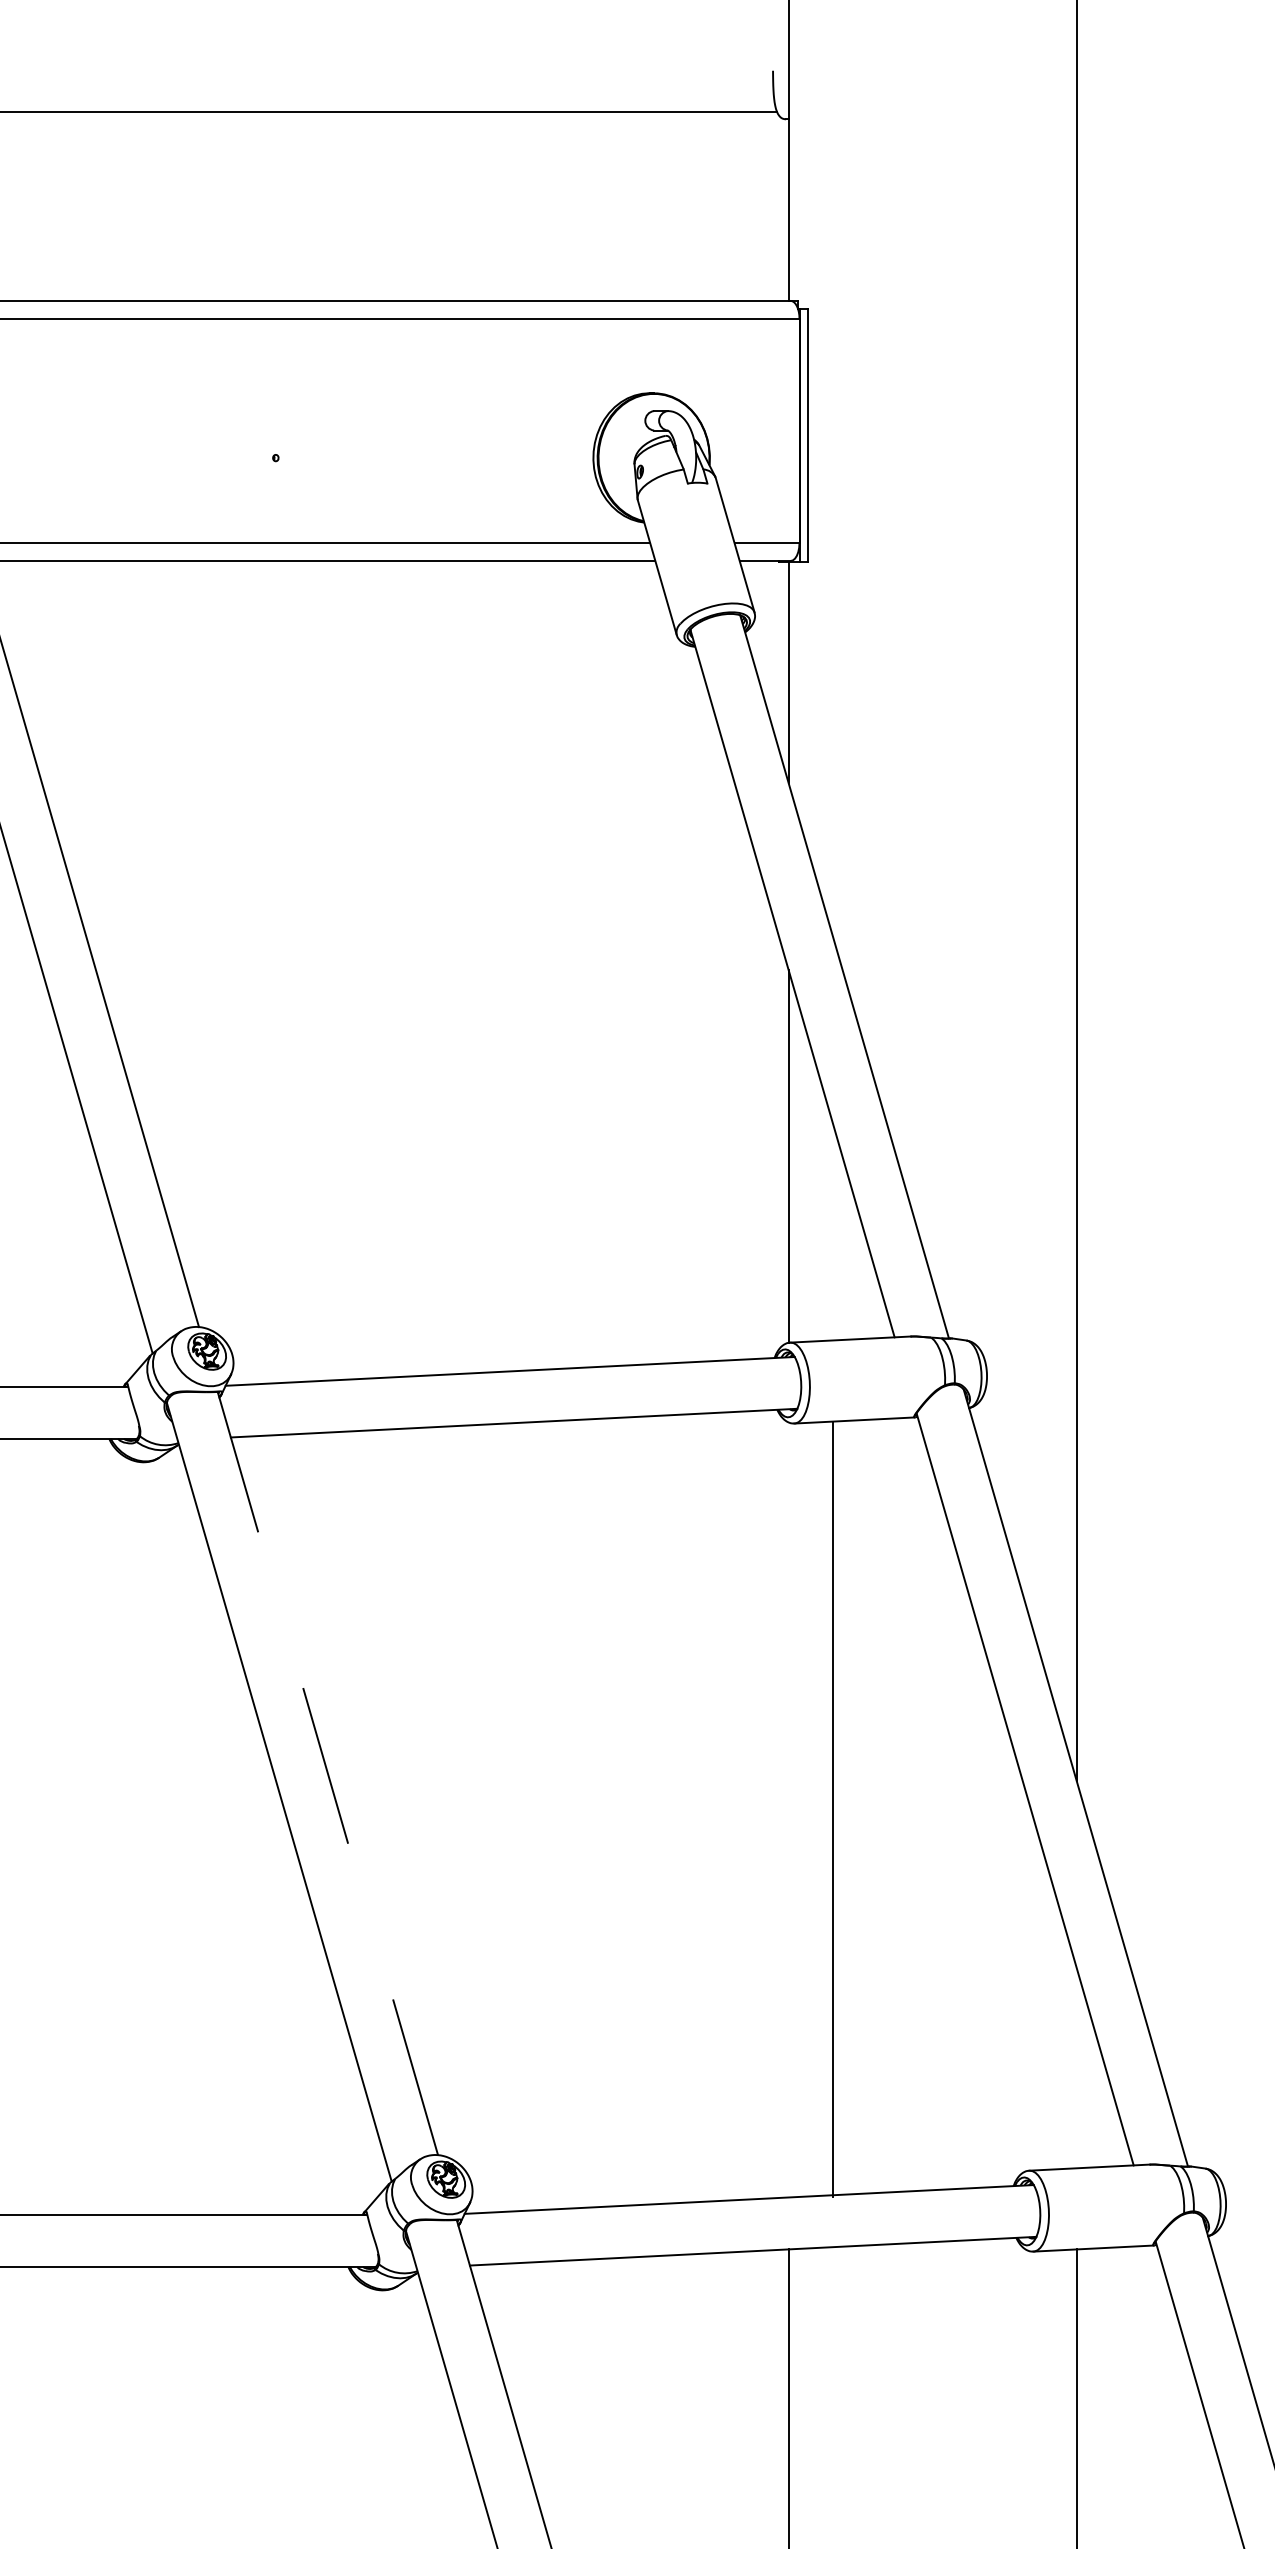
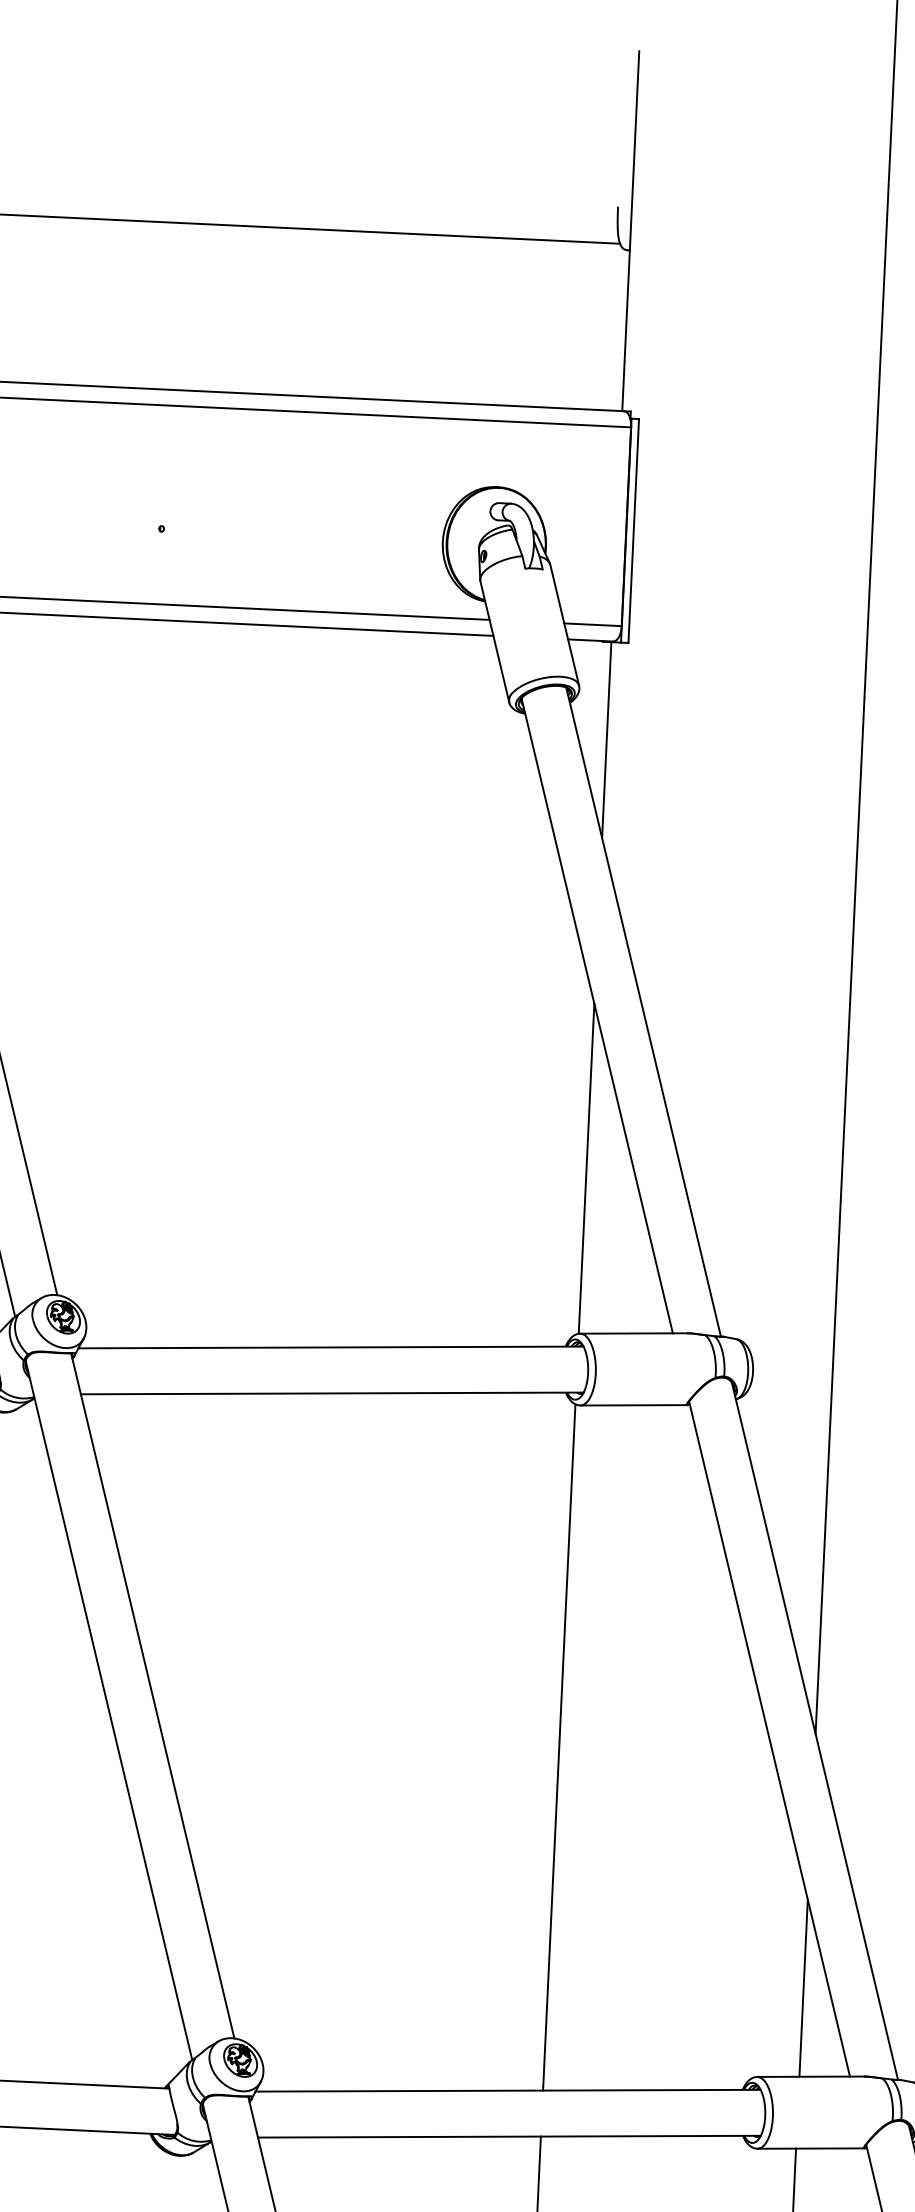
line: (327, 1773) -> (152, 1695), dashed -> solid
line: (832, 1809) -> (559, 1747), moved
line: (1076, 2068) -> (803, 1988), added

